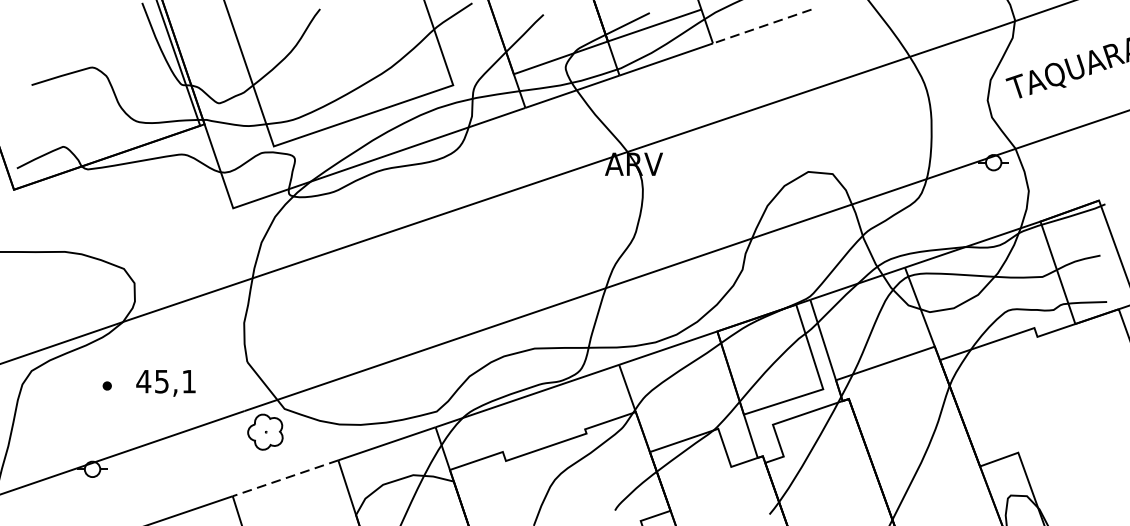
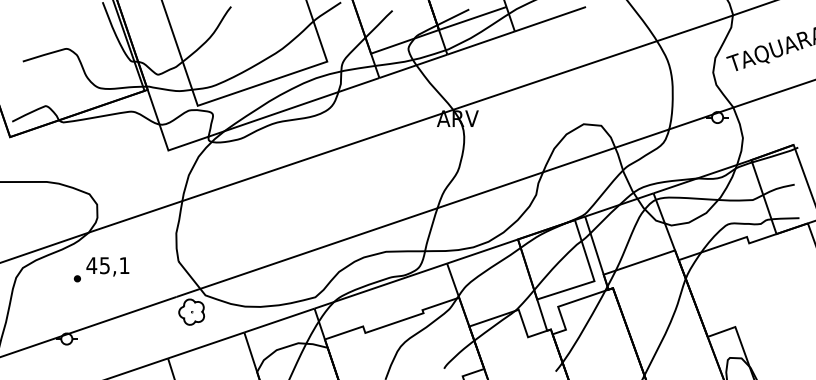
line: (762, 26) -> (550, 19), dashed -> solid
text: (165, 382) -> (107, 266), moved
line: (284, 478) -> (205, 345), dashed -> solid

